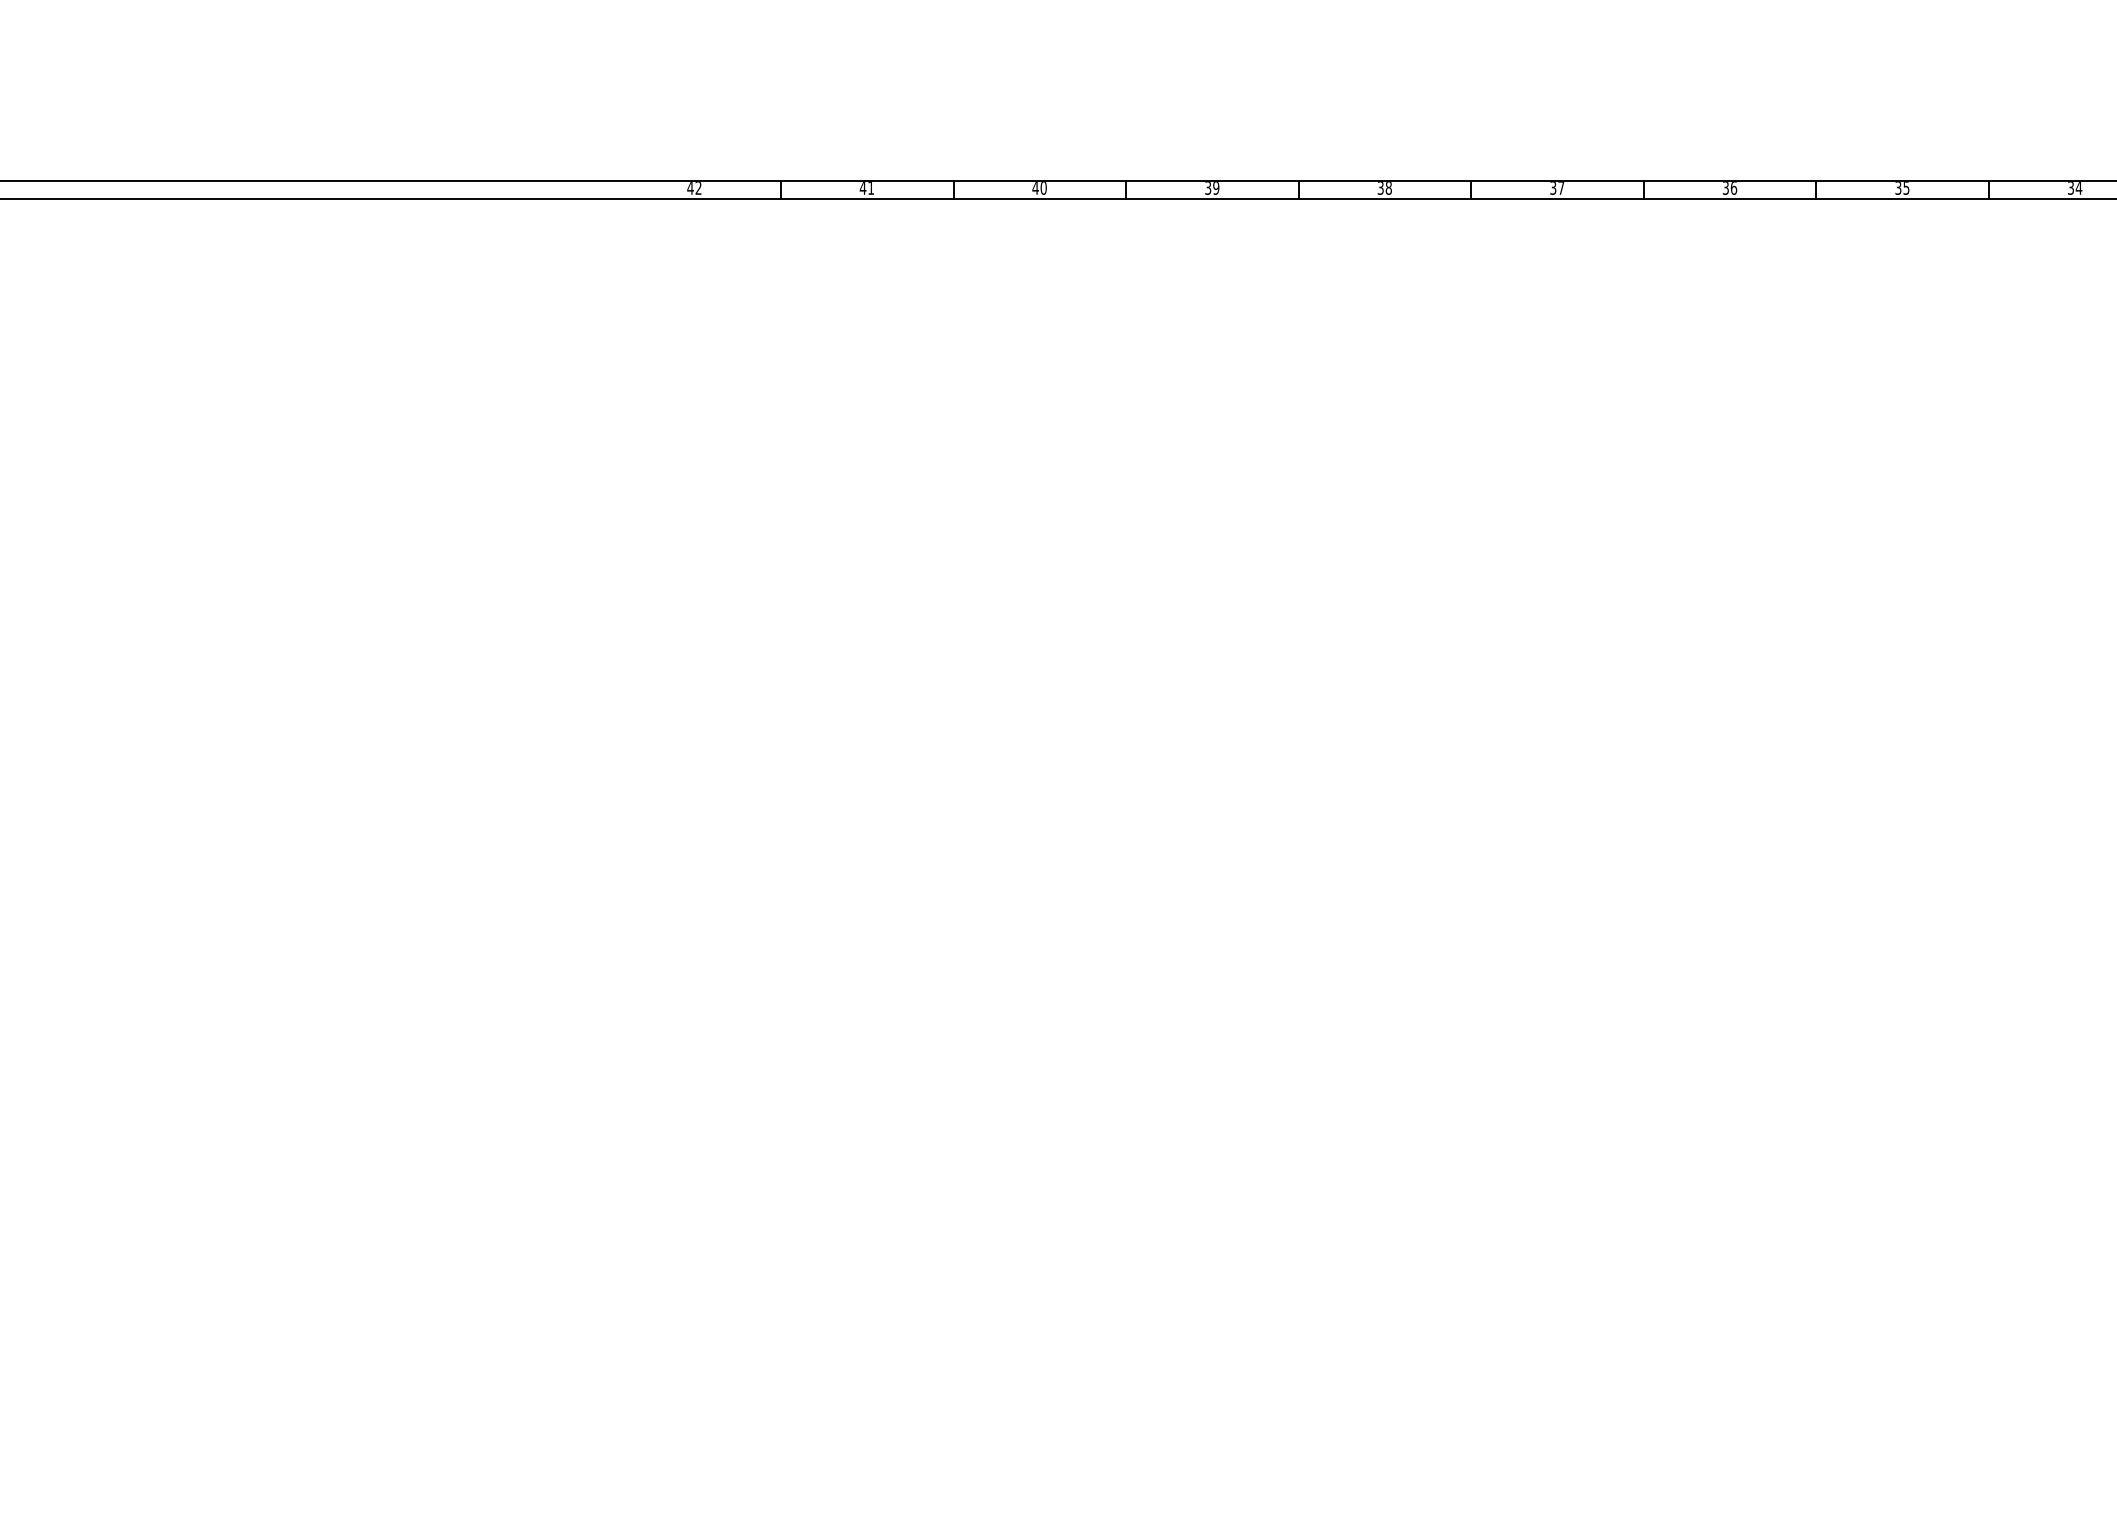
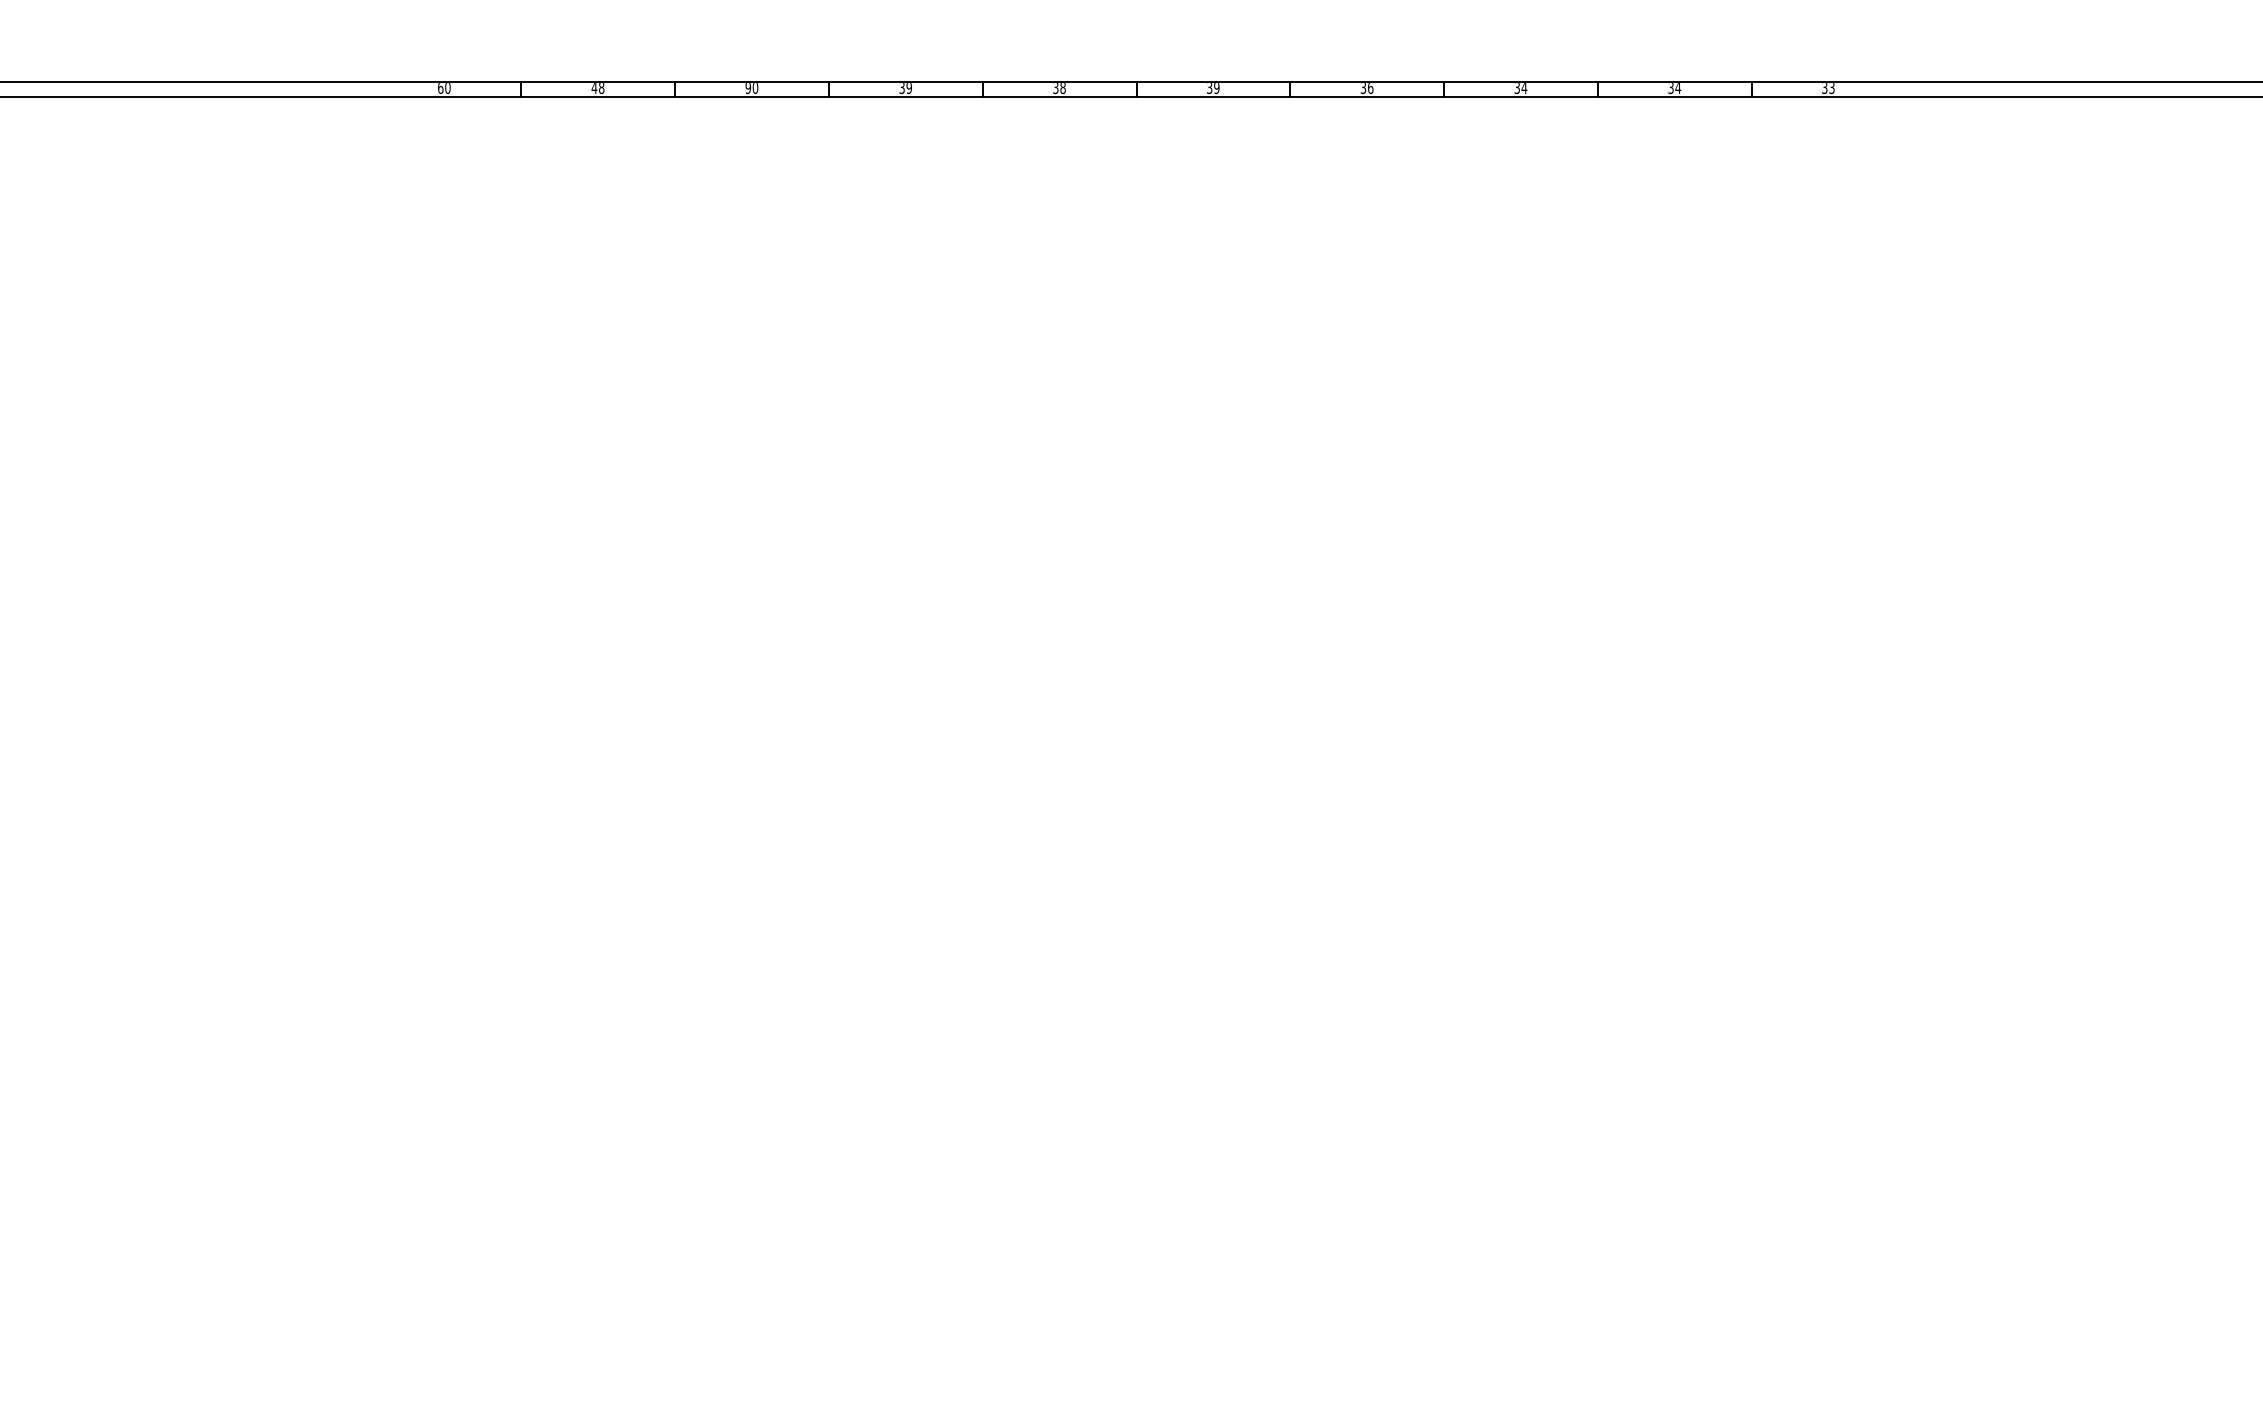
text: (693, 188) -> (443, 88), 42 -> 60
text: (870, 188) -> (601, 88), 41 -> 48
text: (1035, 188) -> (748, 88), 40 -> 90
text: (1560, 188) -> (1216, 88), 37 -> 39
text: (1906, 188) -> (1524, 88), 35 -> 34

